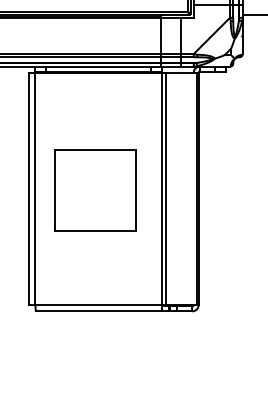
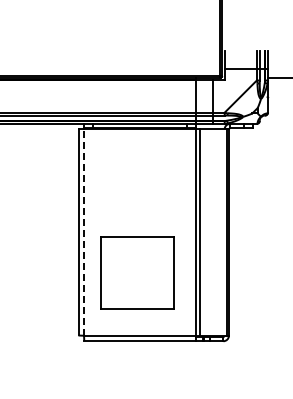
line: (35, 188) -> (84, 232), solid -> dashed
part: (95, 190) -> (137, 272), moved

